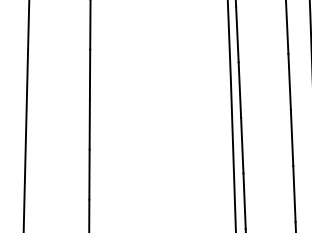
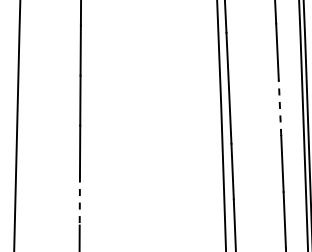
line: (289, 81) -> (279, 107), solid -> dashed
line: (89, 174) -> (79, 200), solid -> dashed

